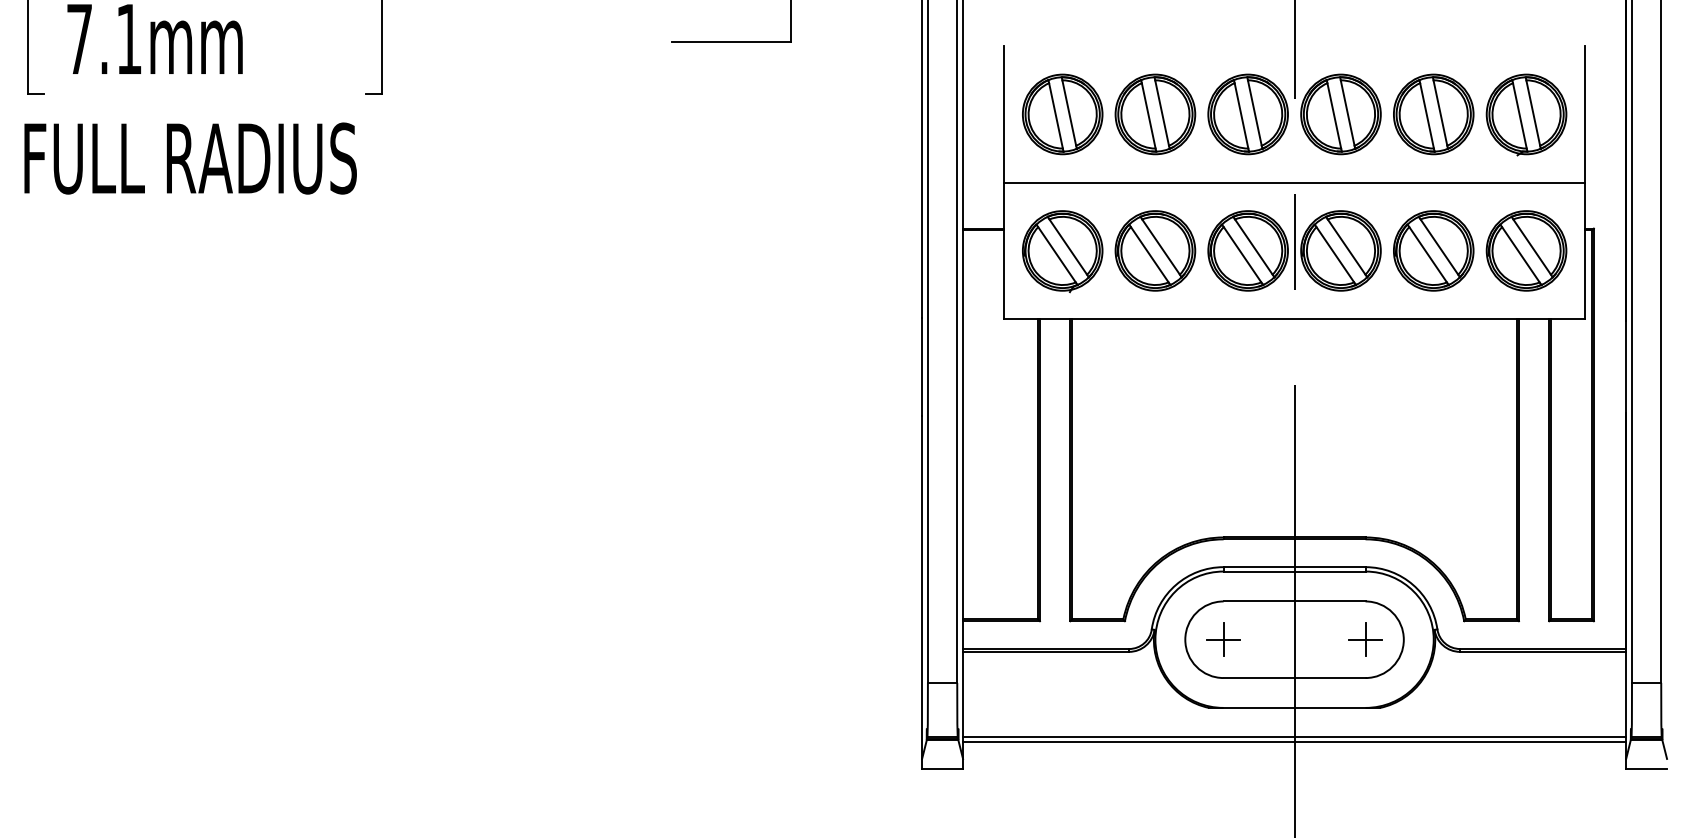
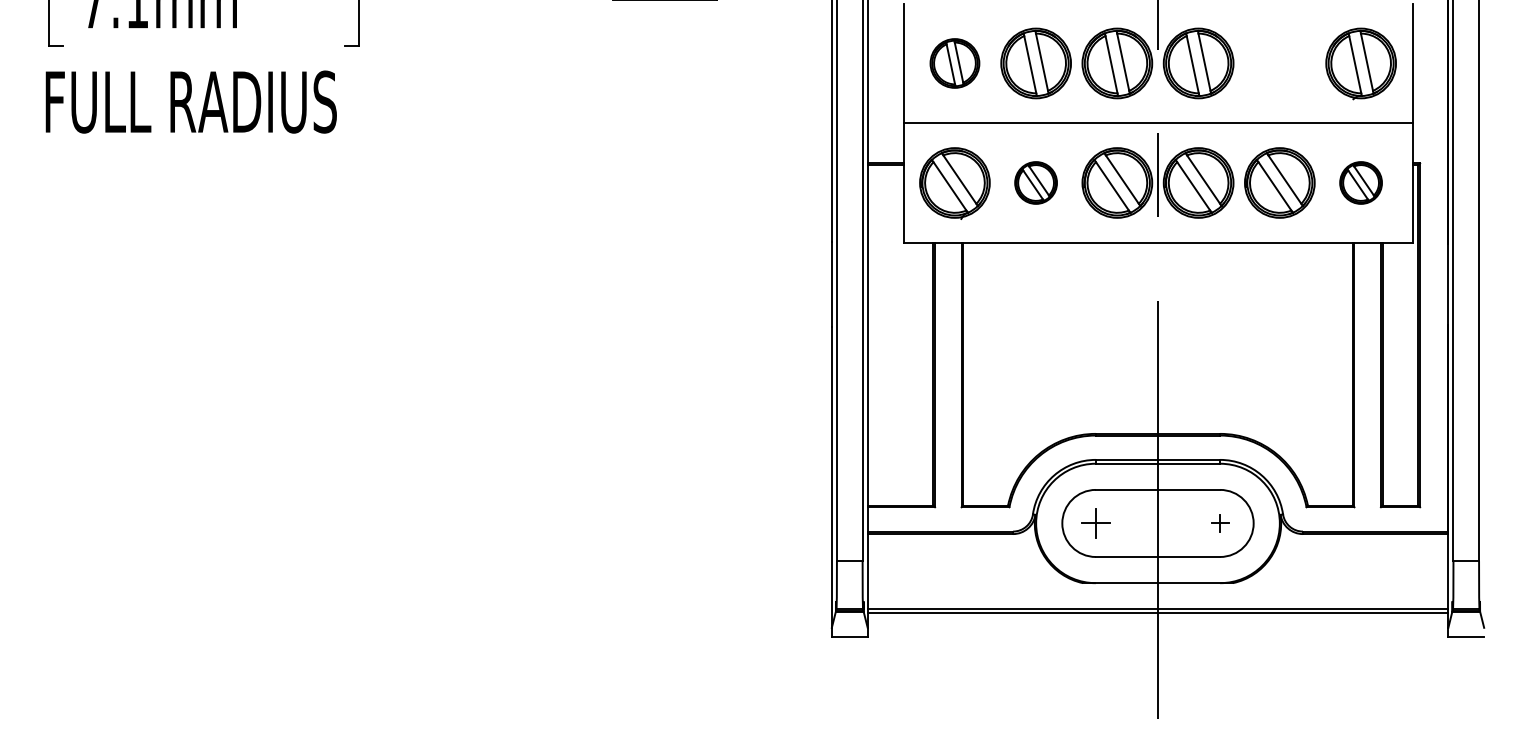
part: (1062, 114) -> (954, 63), size x0.7
part: (1433, 114) -> (1279, 63), removed
part: (1154, 250) -> (1035, 182), size x0.6
part: (1525, 250) -> (1360, 182), size x0.6
part: (1364, 639) -> (1219, 523), size x0.6

